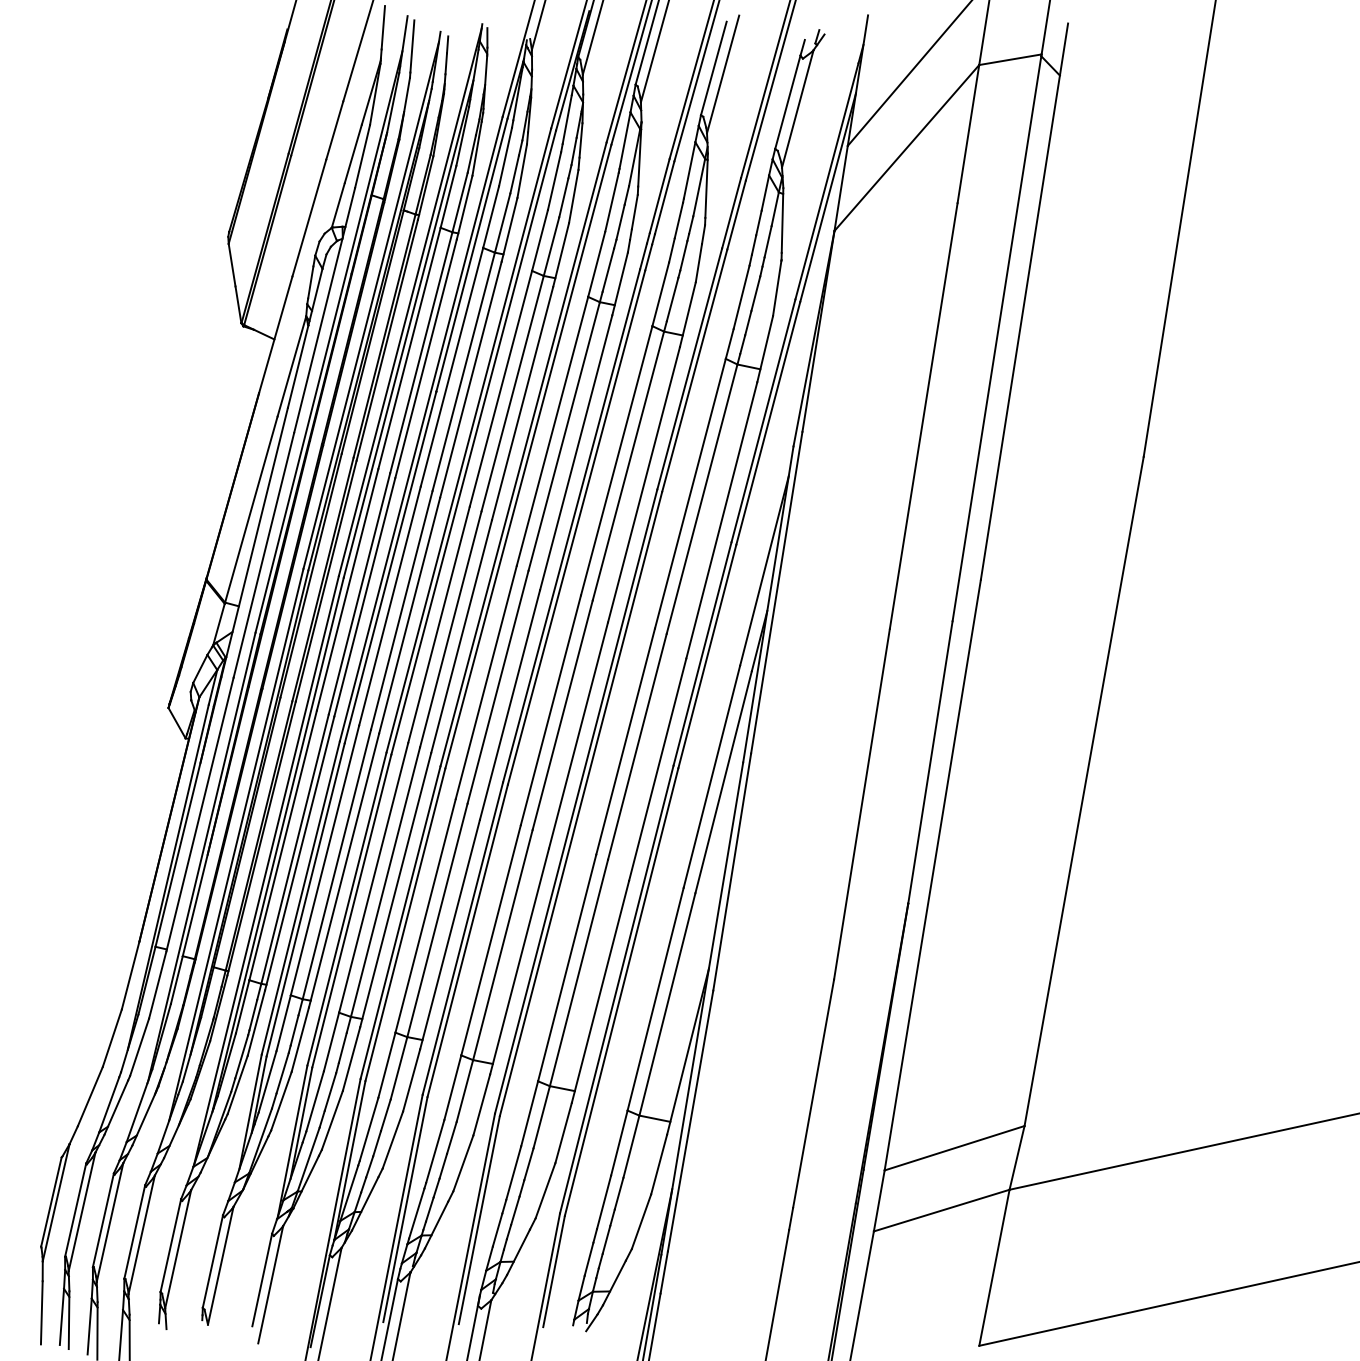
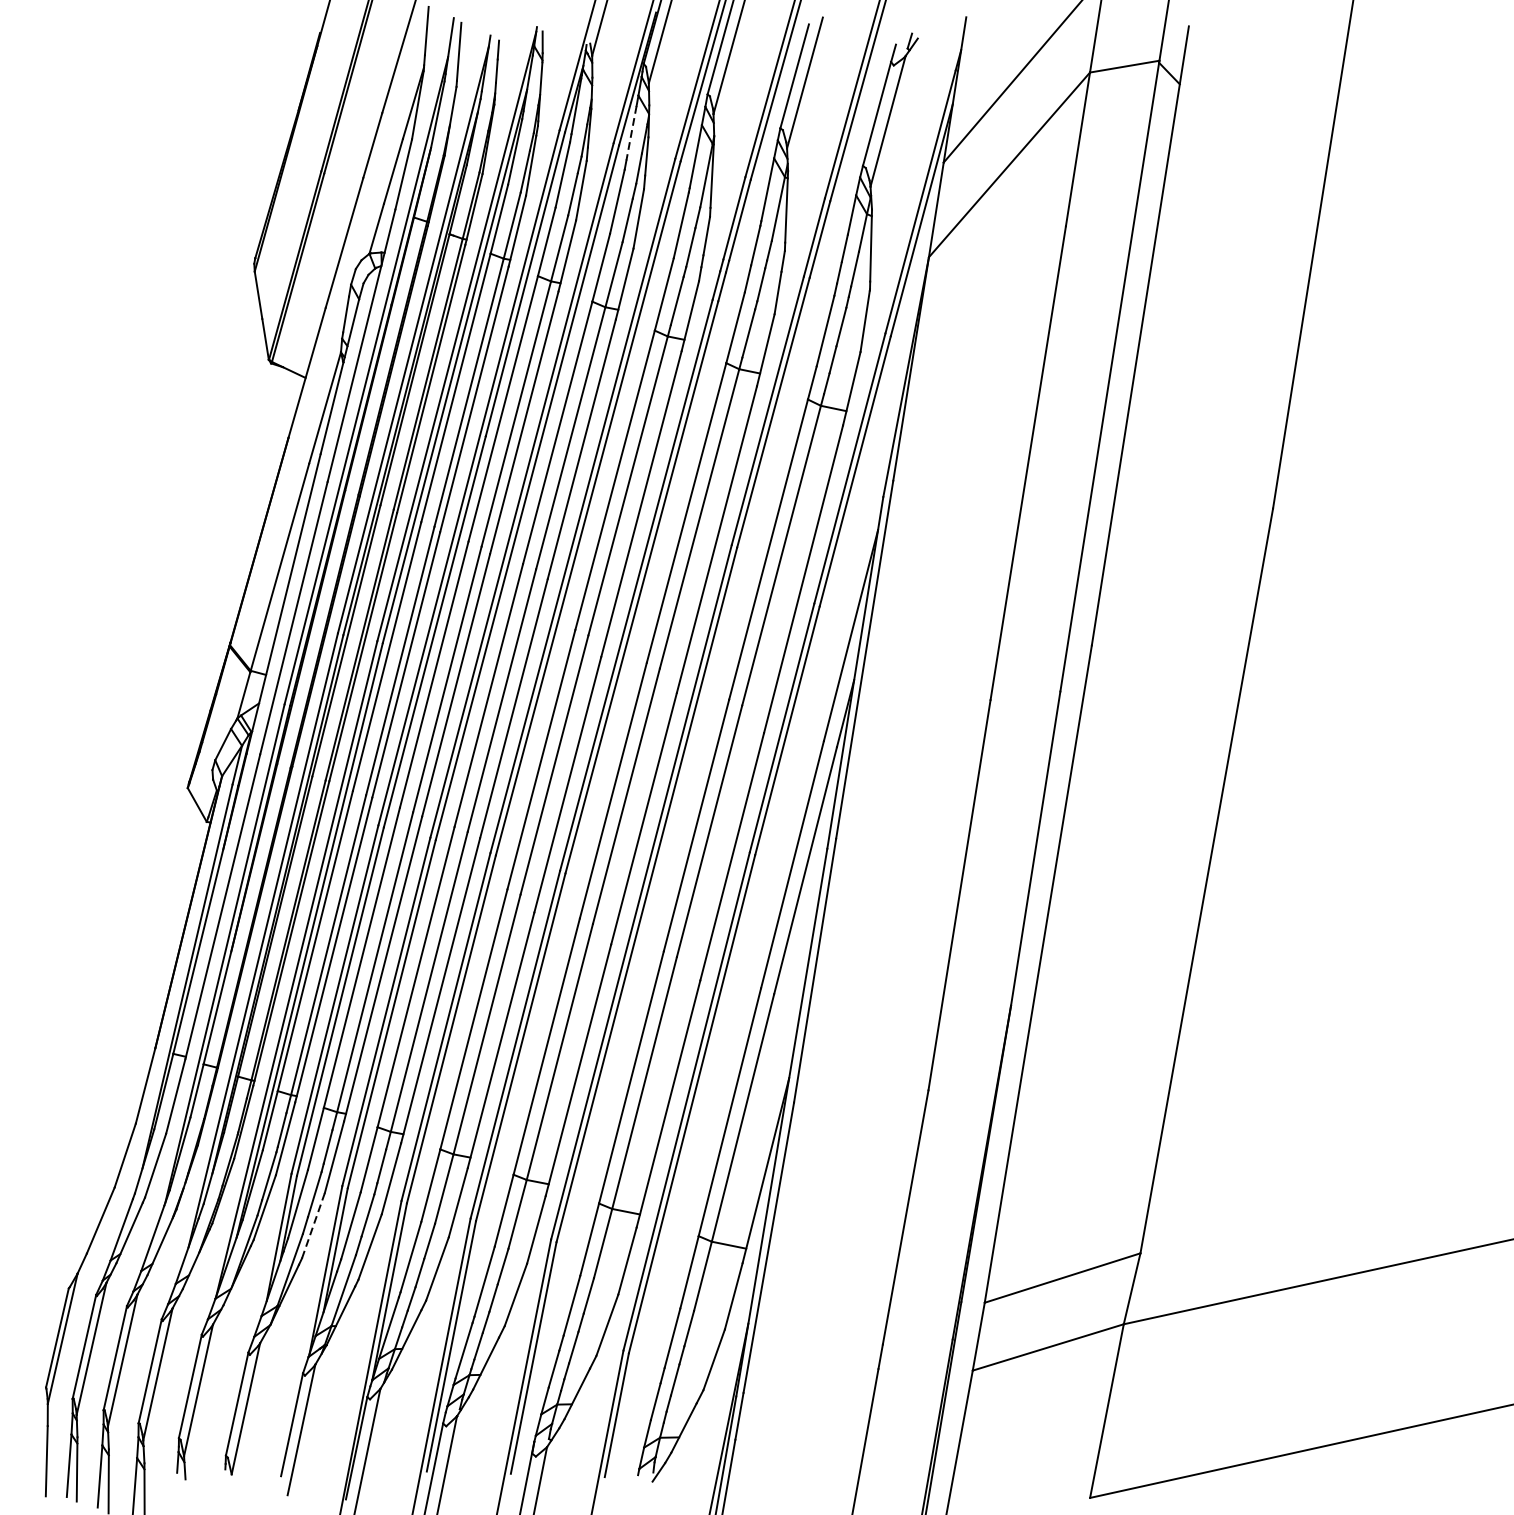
line: (567, 119) -> (631, 133), solid -> dashed
line: (281, 1101) -> (313, 1226), solid -> dashed

